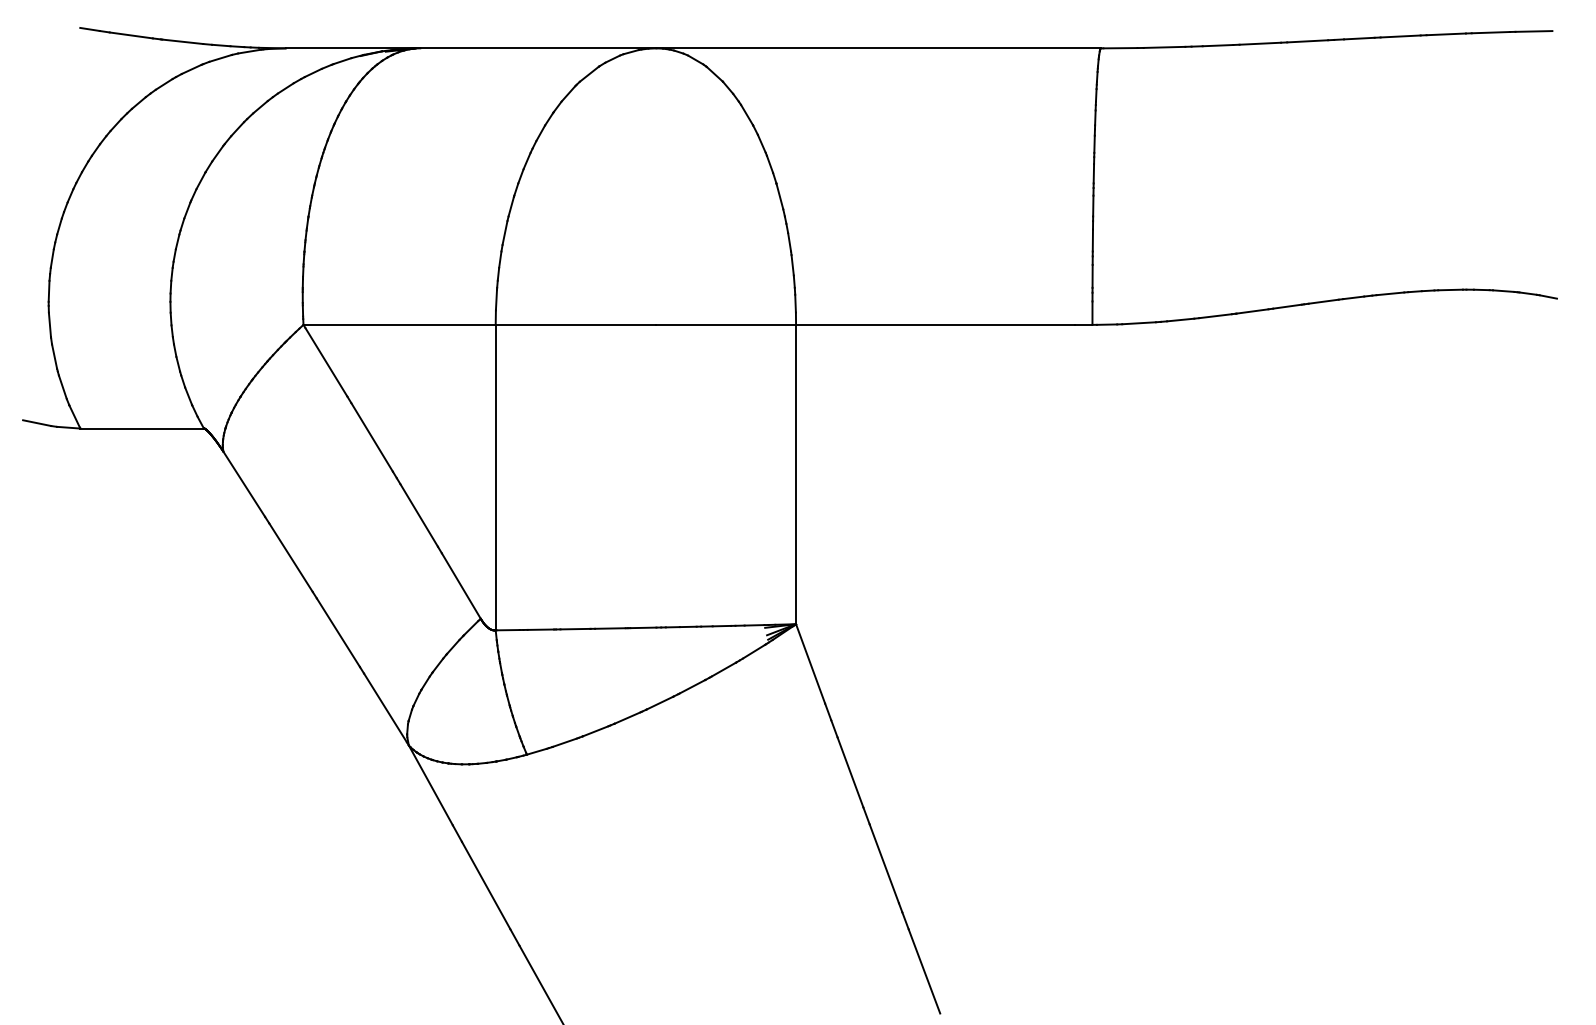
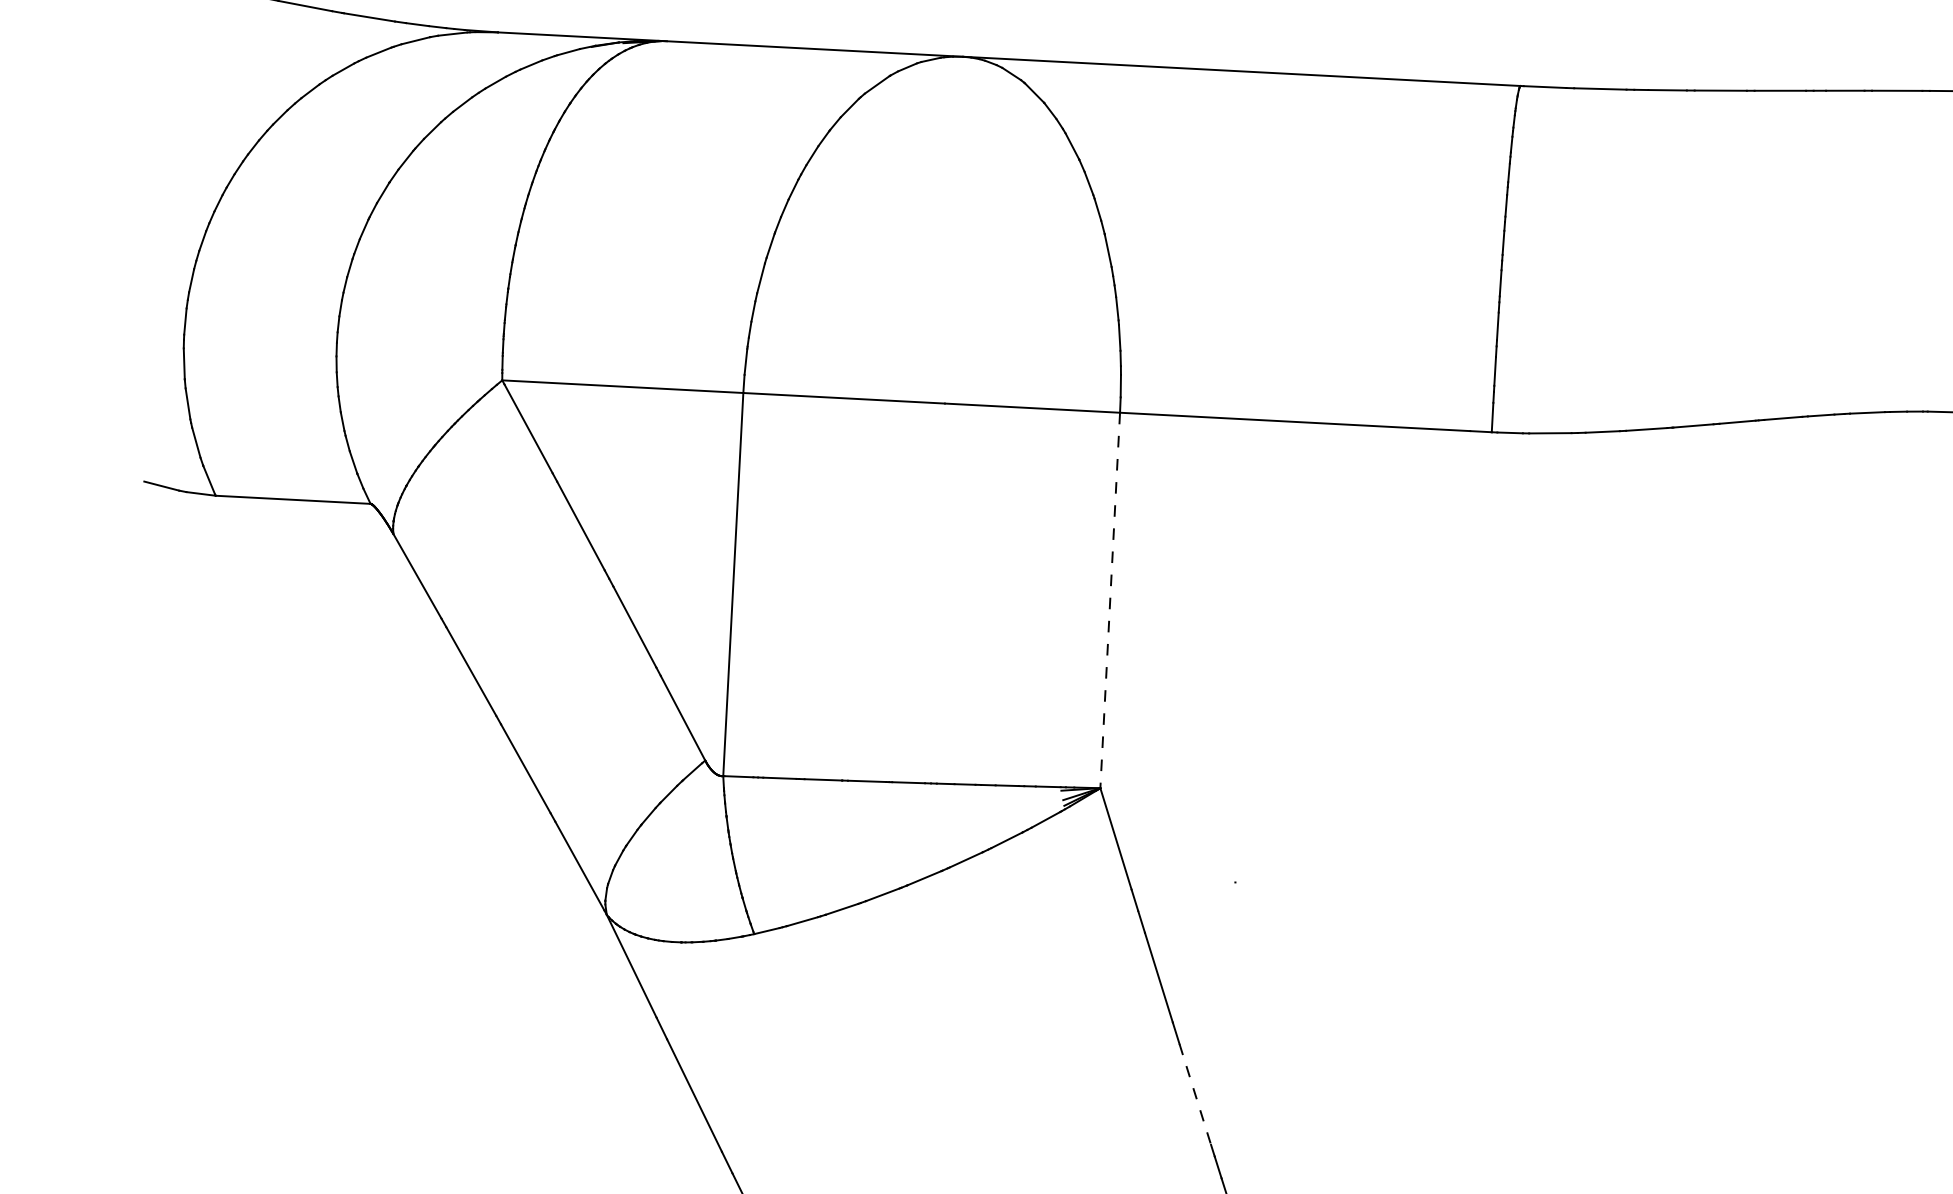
line: (796, 474) -> (1110, 600), solid -> dashed
line: (884, 864) -> (1195, 1095), solid -> dashed

